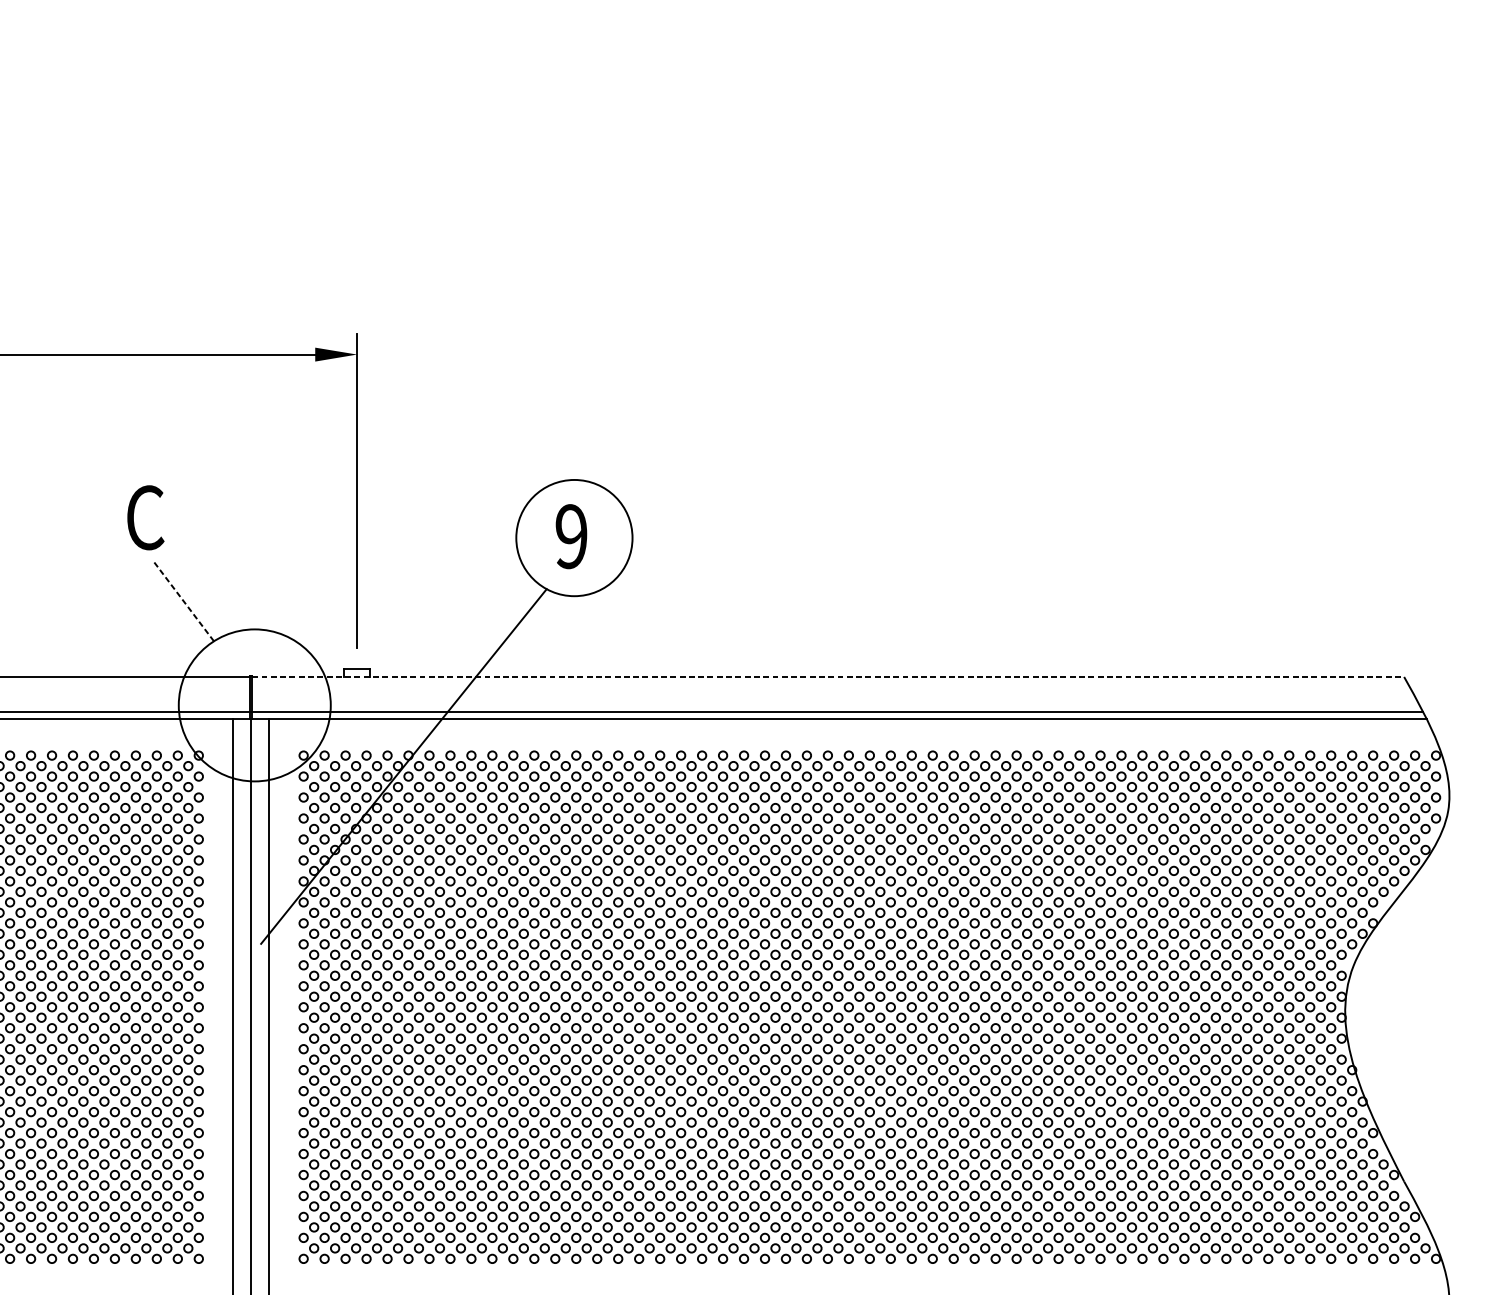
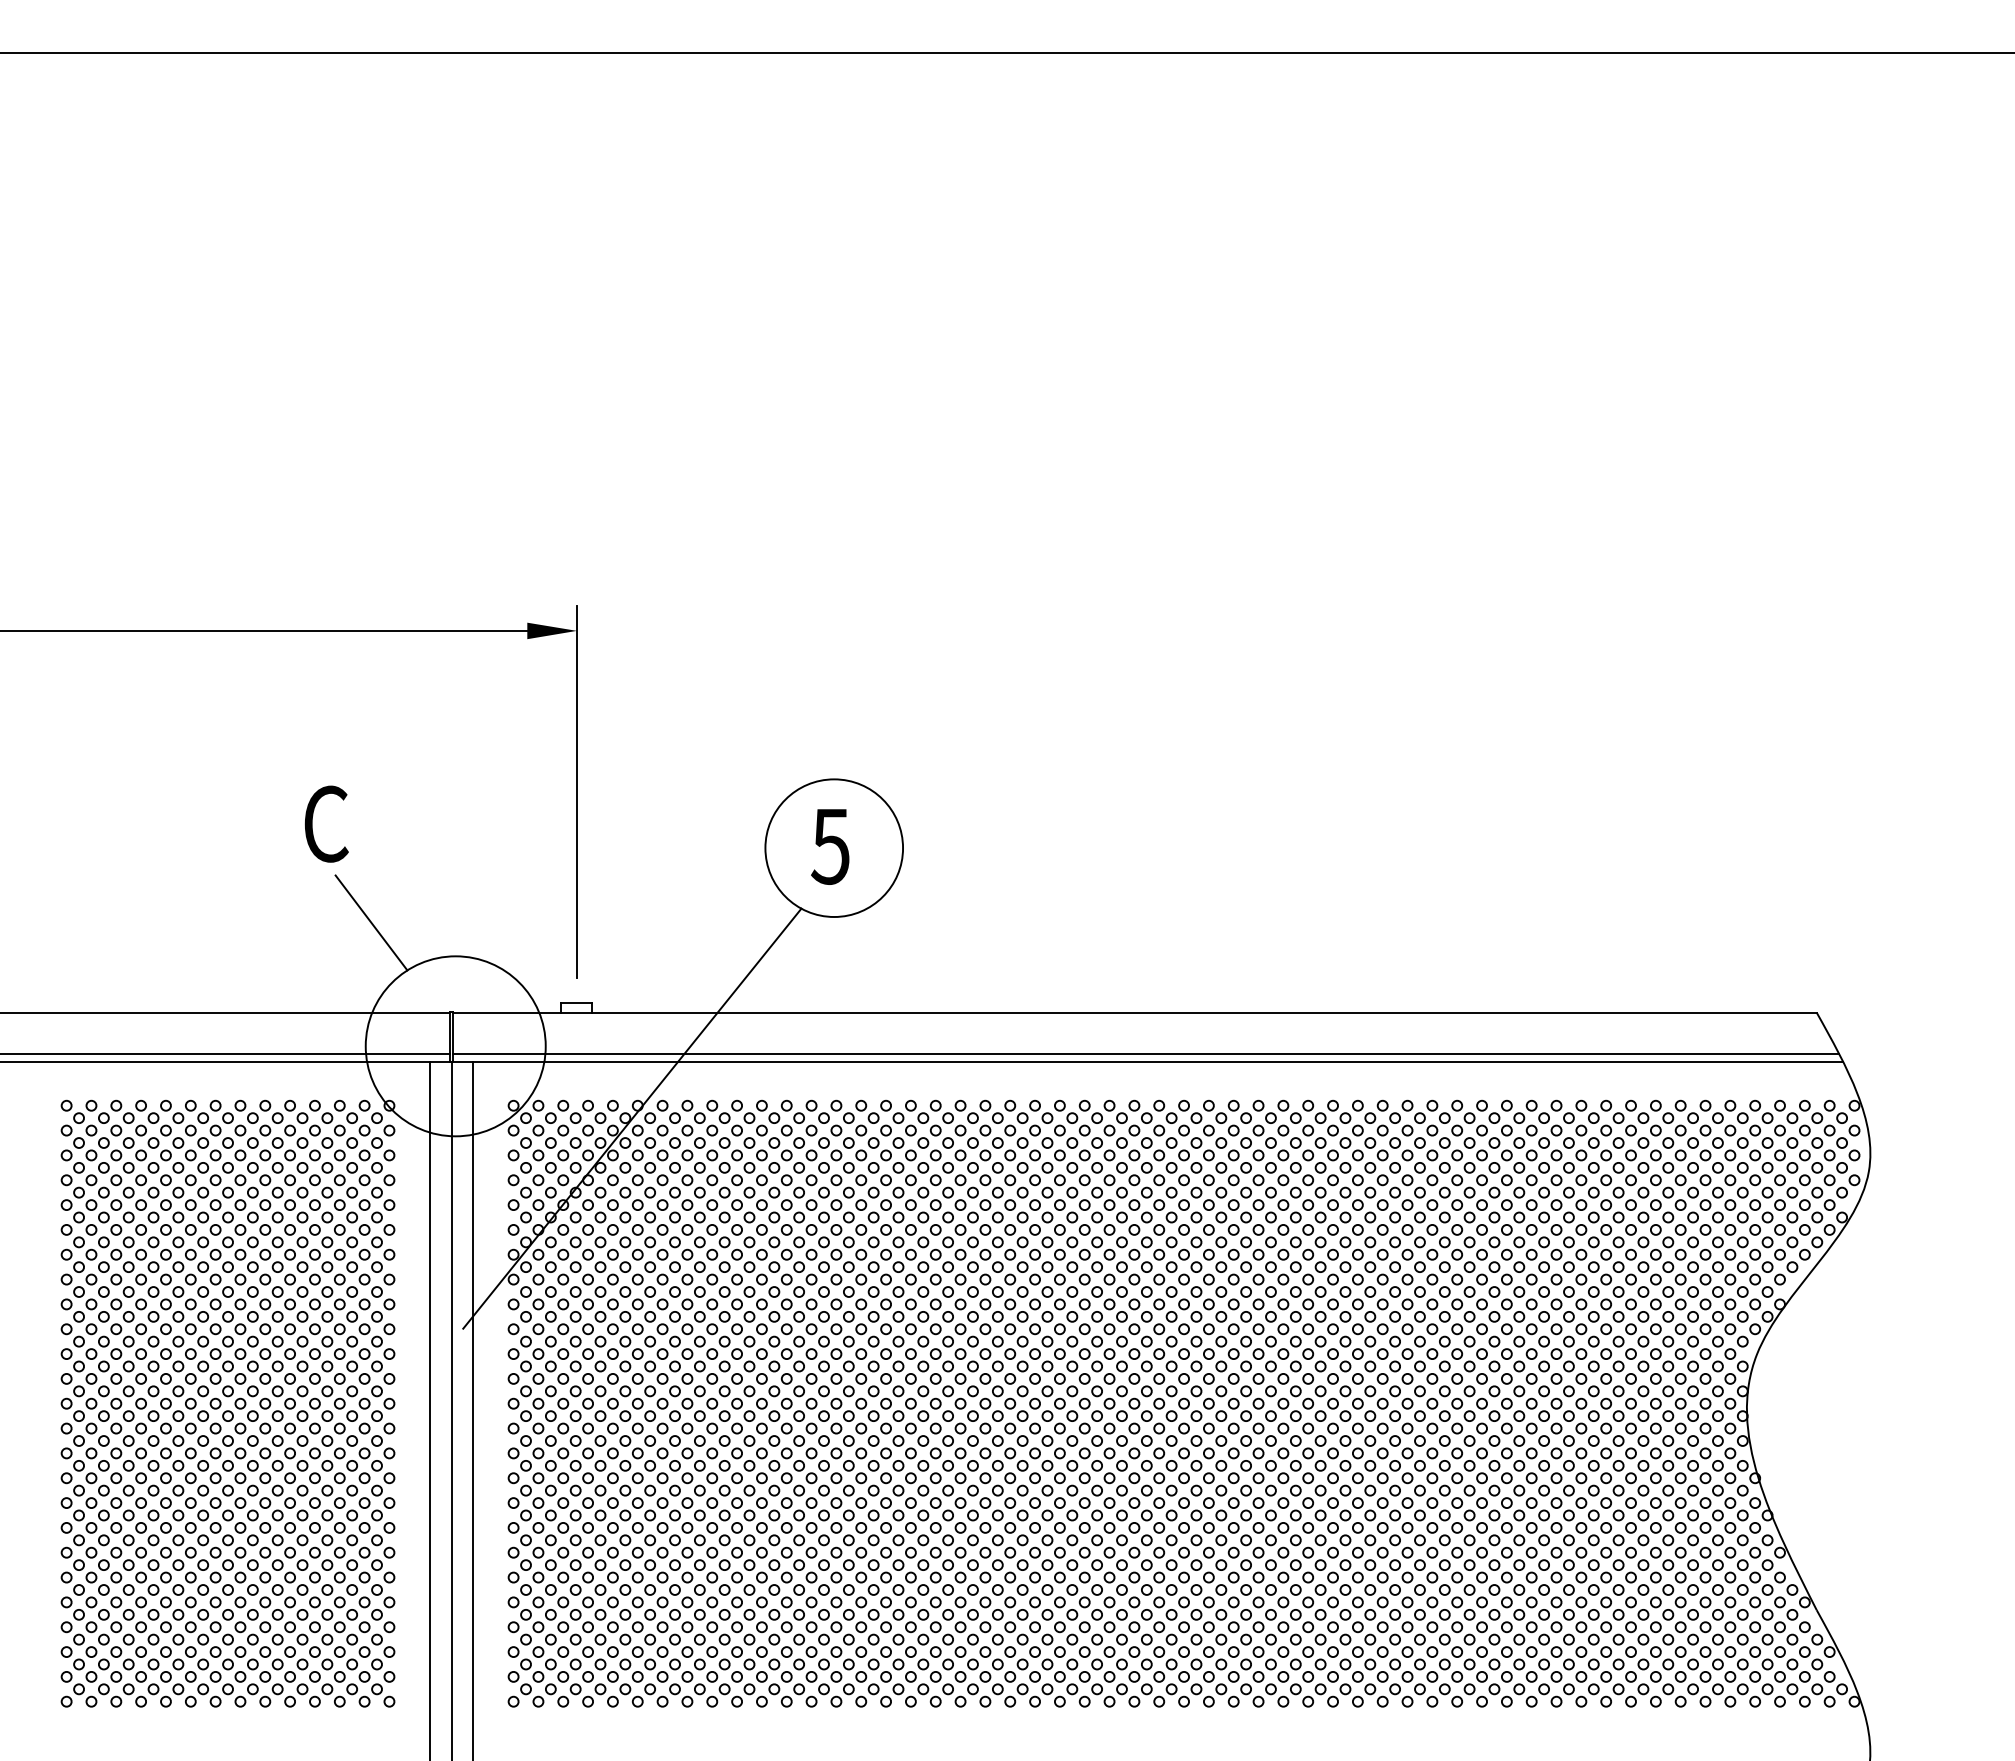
text: (571, 536) -> (830, 846), 9 -> 5
line: (183, 600) -> (371, 922), dashed -> solid
line: (828, 676) -> (1134, 1012), dashed -> solid

